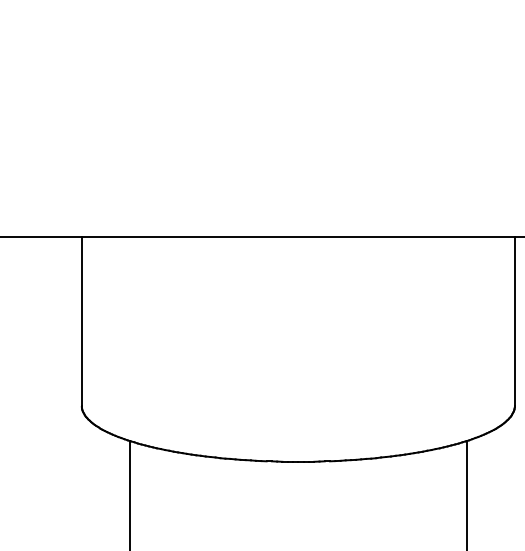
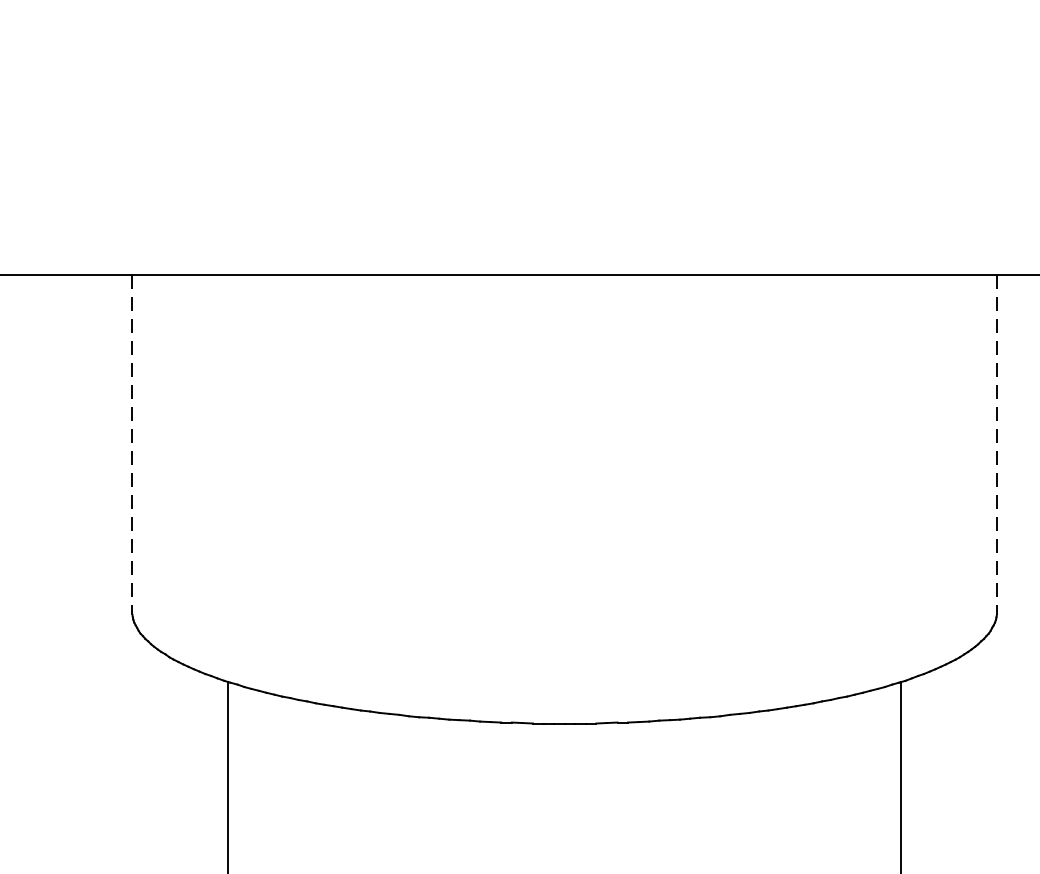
line: (81, 322) -> (131, 445), solid -> dashed
line: (514, 322) -> (996, 445), solid -> dashed

